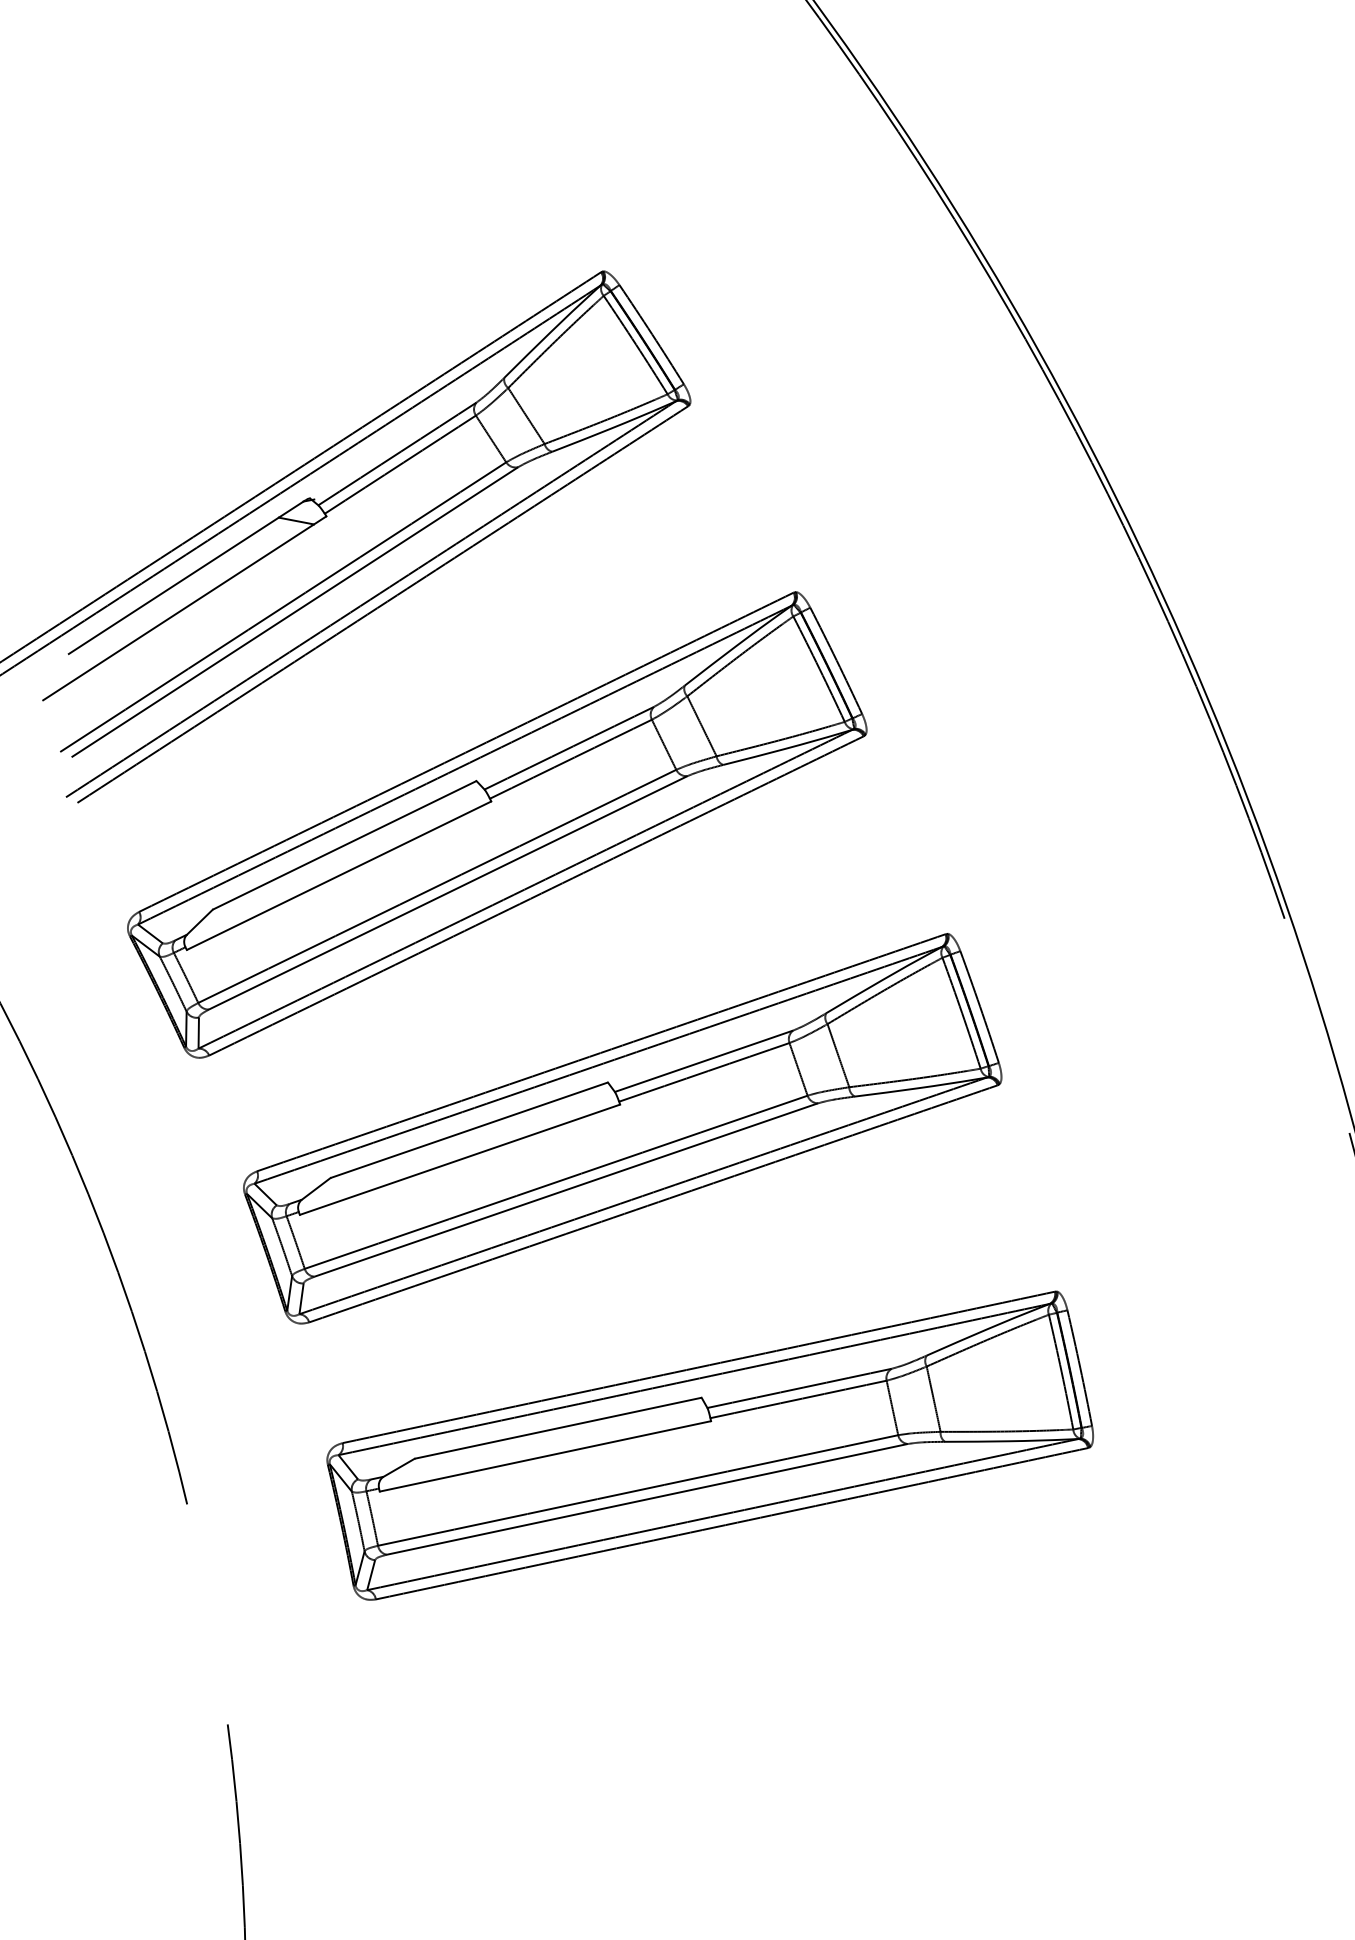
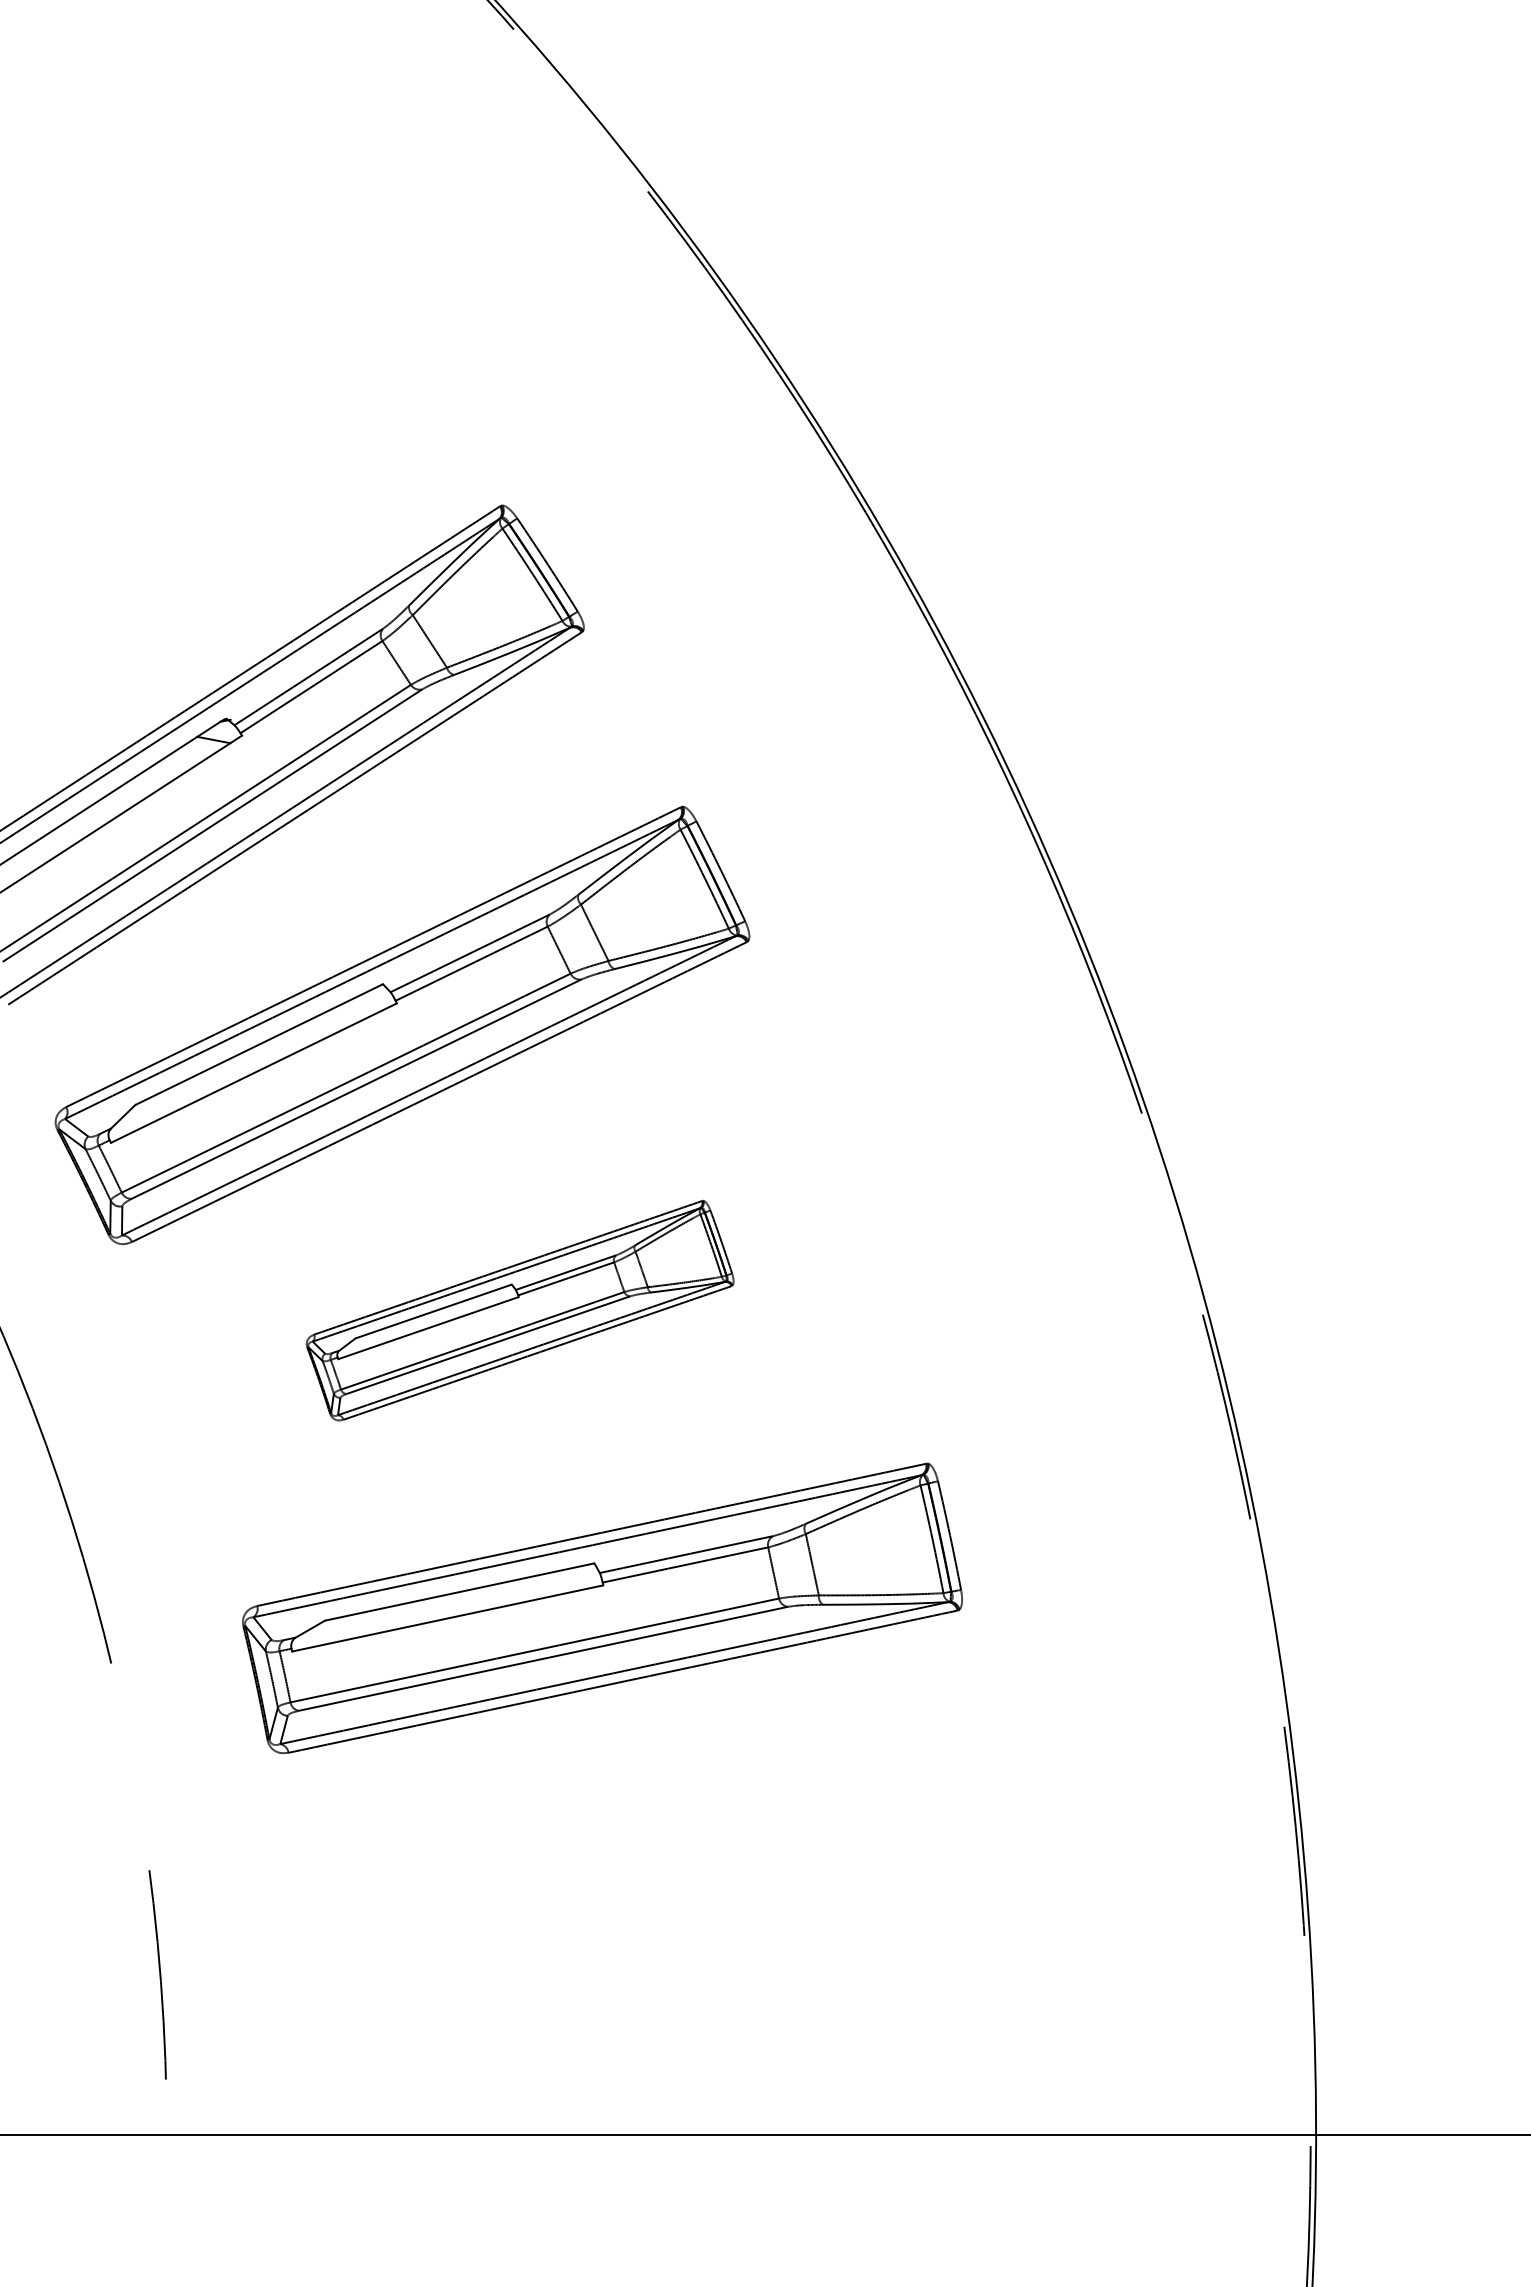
part: (621, 1128) -> (519, 1310), size x0.6

